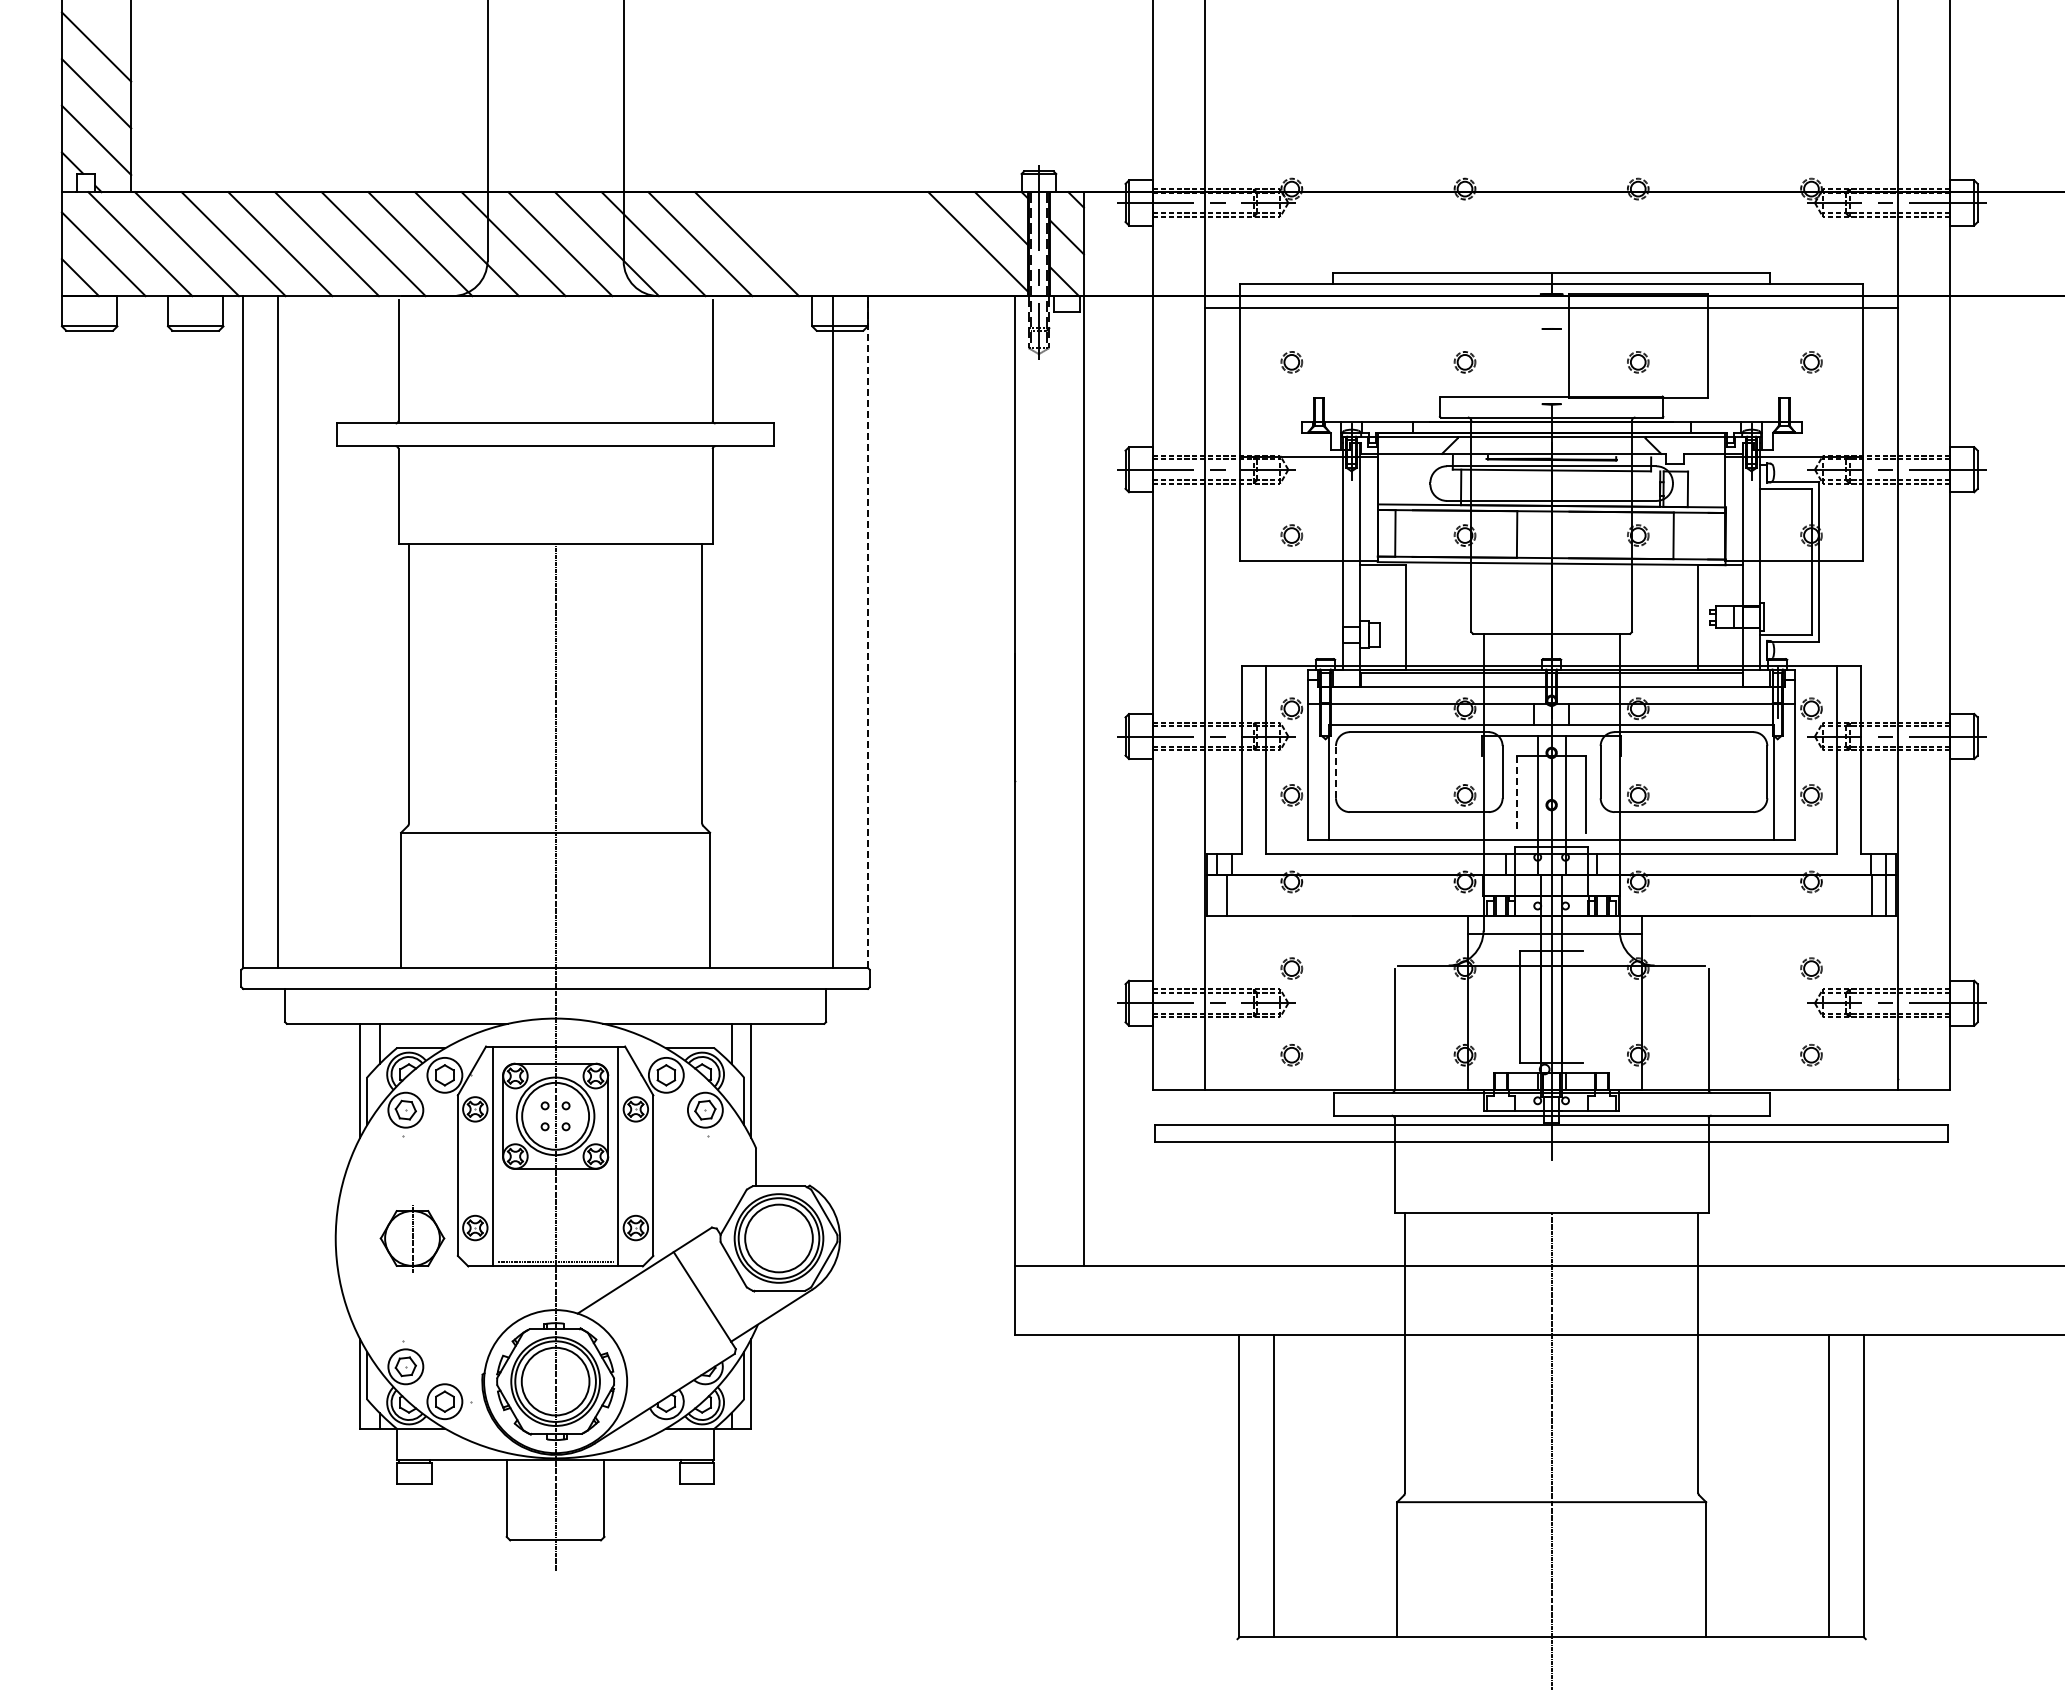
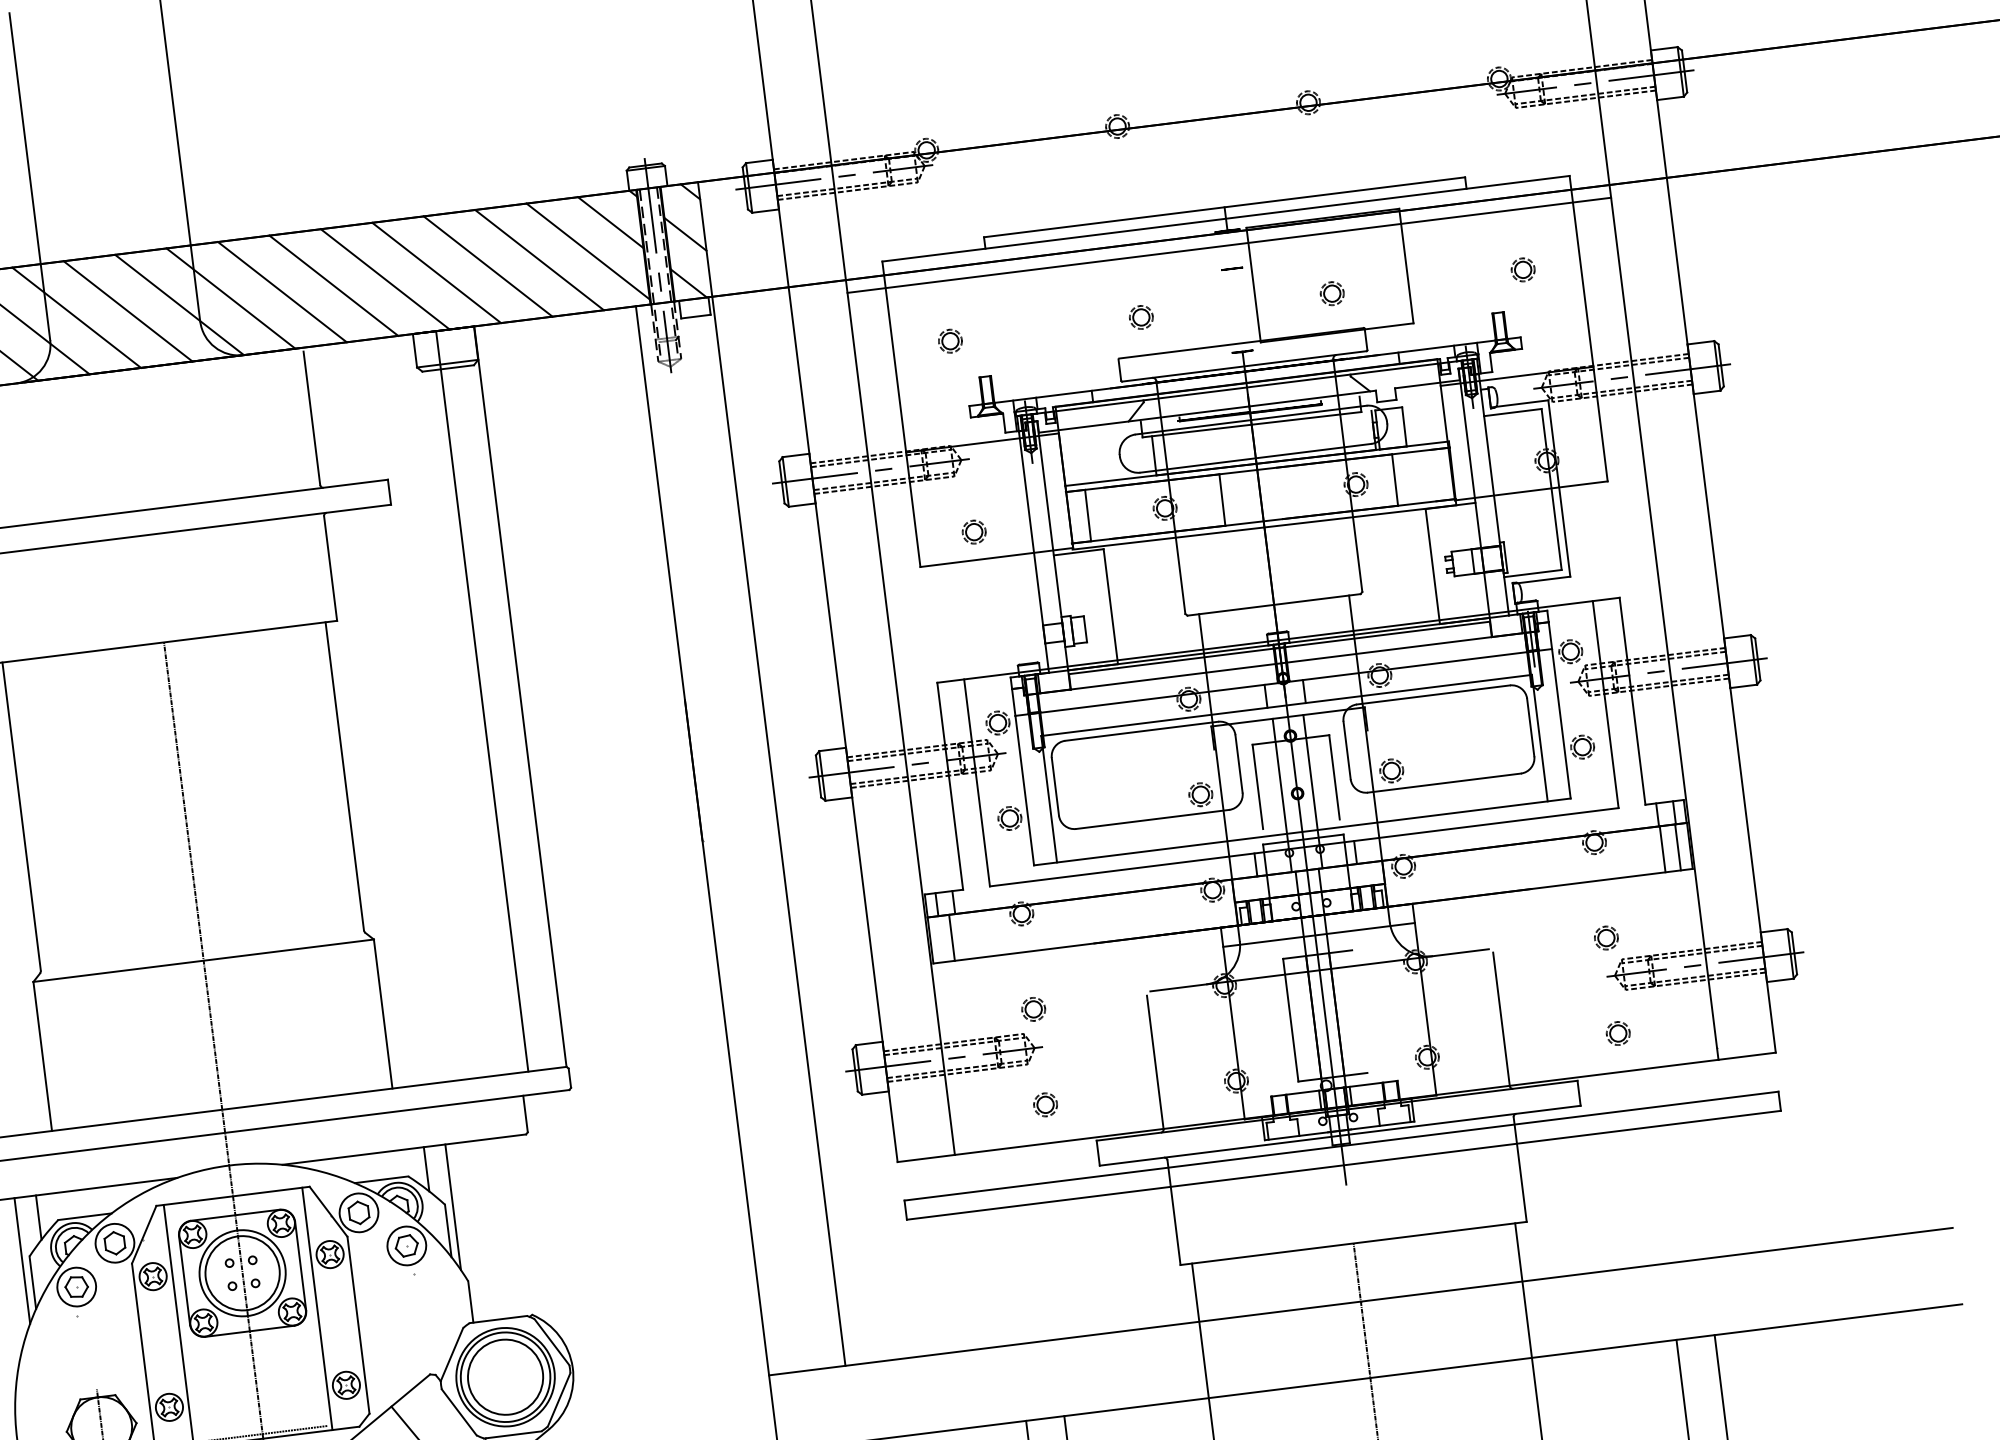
line: (793, 244) -> (385, 279), added
line: (840, 244) -> (436, 273), added
line: (887, 244) -> (488, 266), added
line: (933, 244) -> (539, 260), added
line: (868, 632) -> (521, 697), dashed -> solid
line: (1335, 771) -> (1054, 786), dashed -> solid
line: (1516, 795) -> (1257, 787), dashed -> solid

